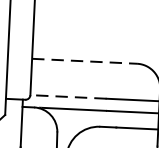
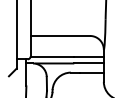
line: (84, 60) -> (60, 35), dashed -> solid
line: (69, 96) -> (52, 56), dashed -> solid

